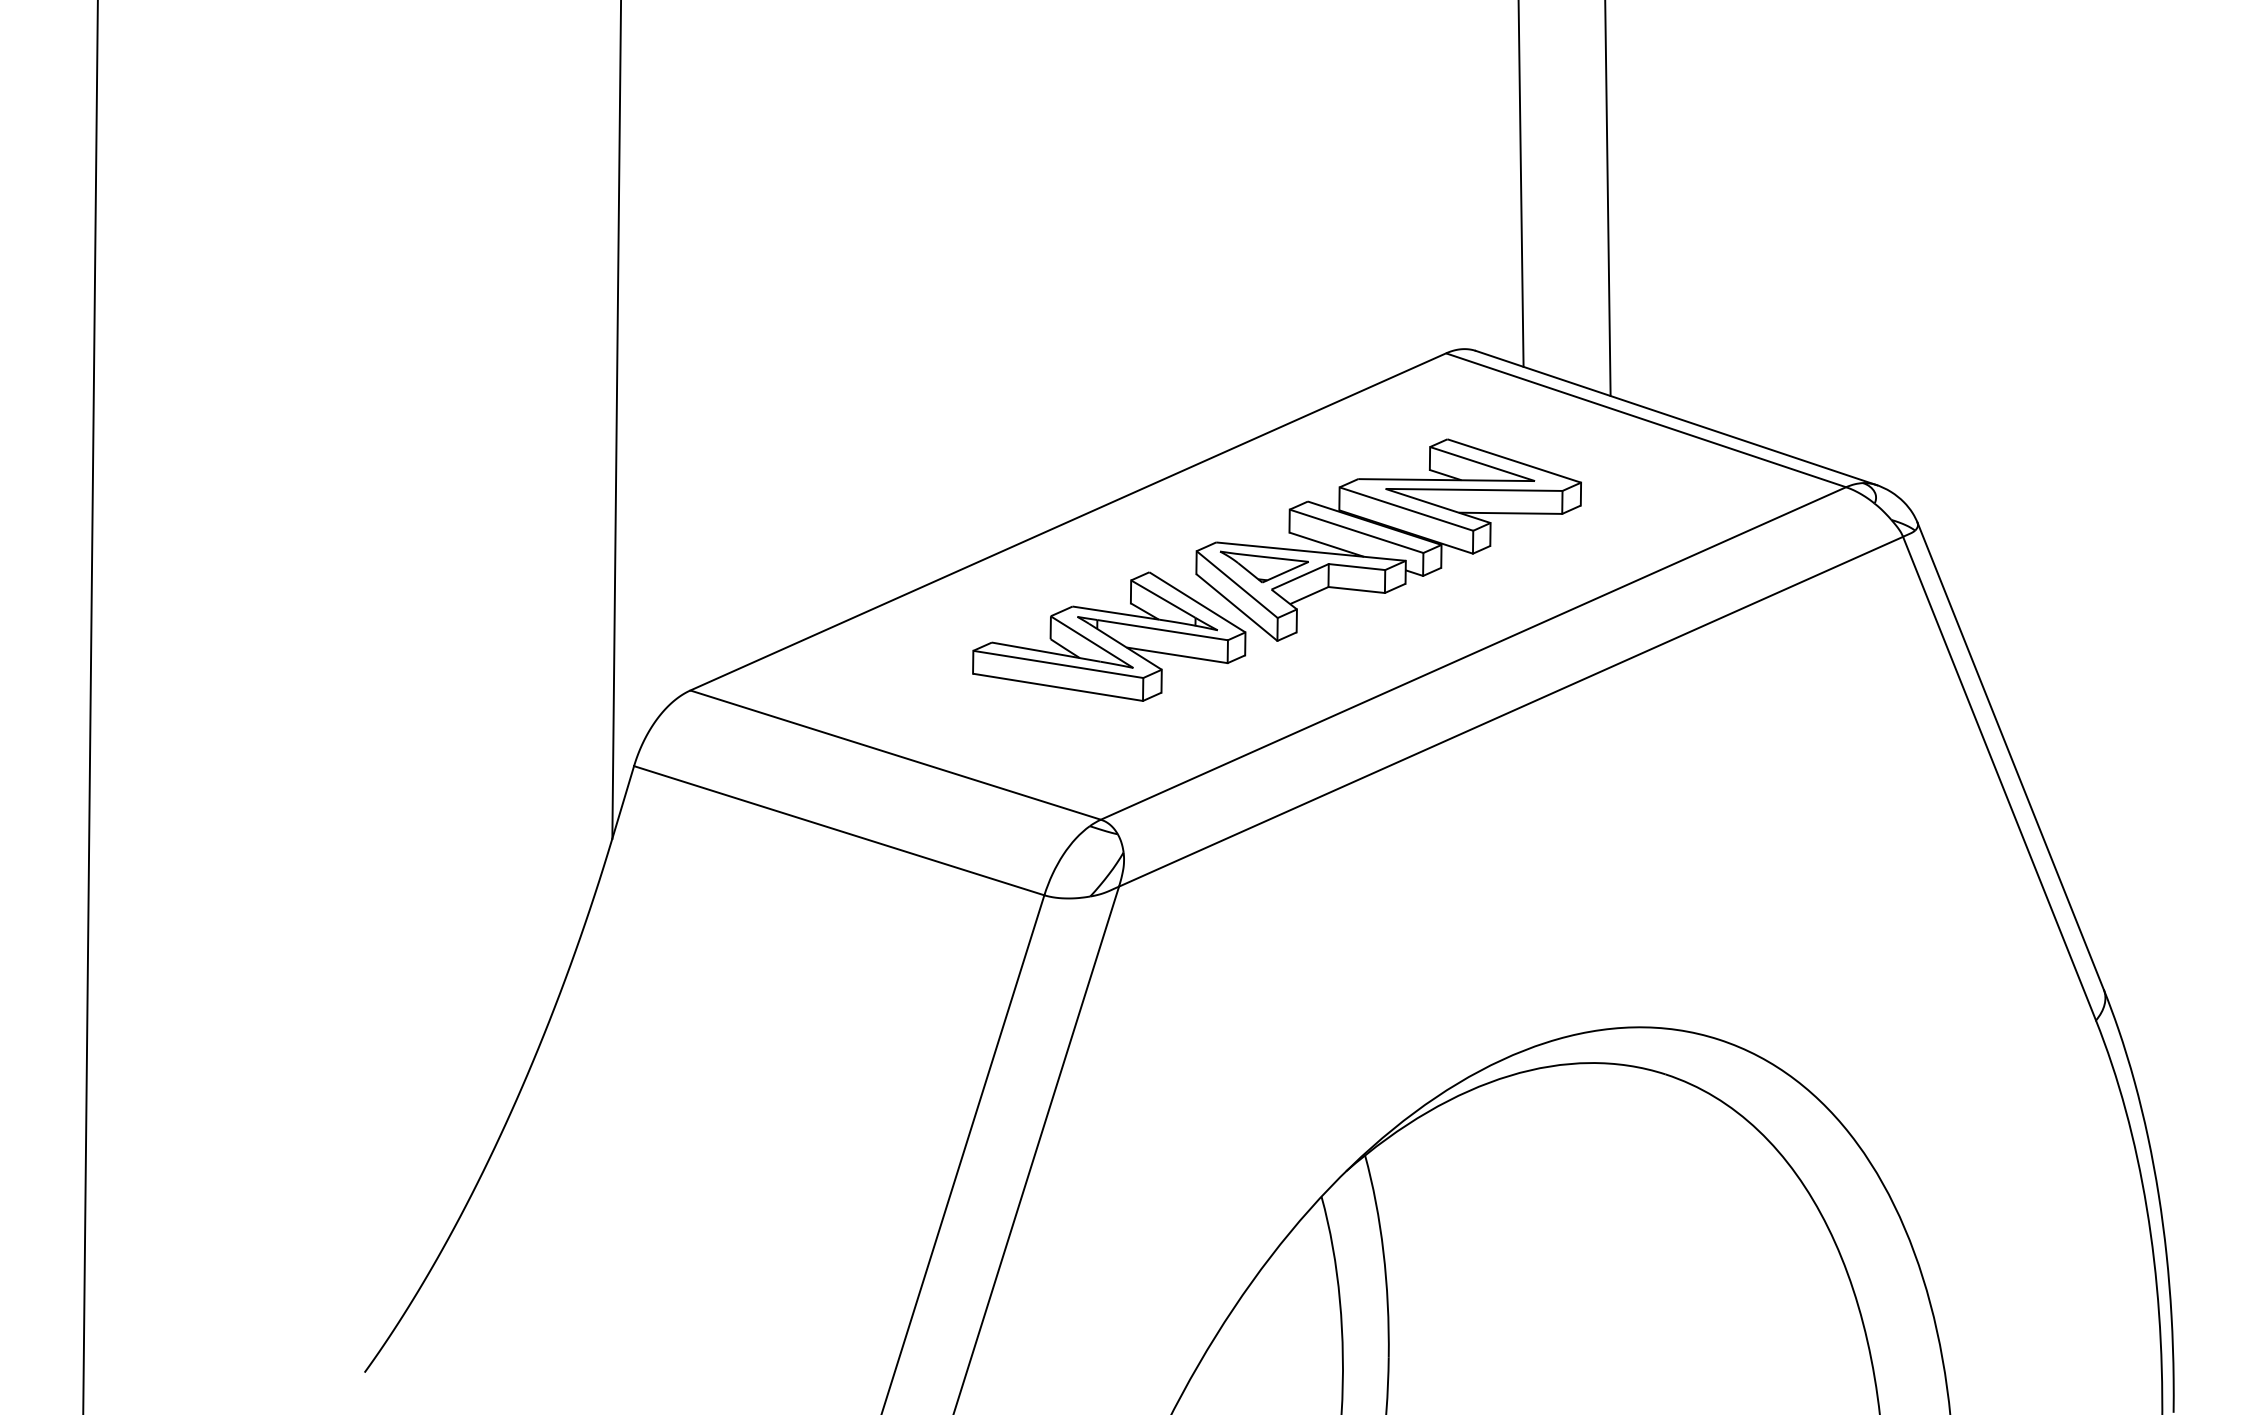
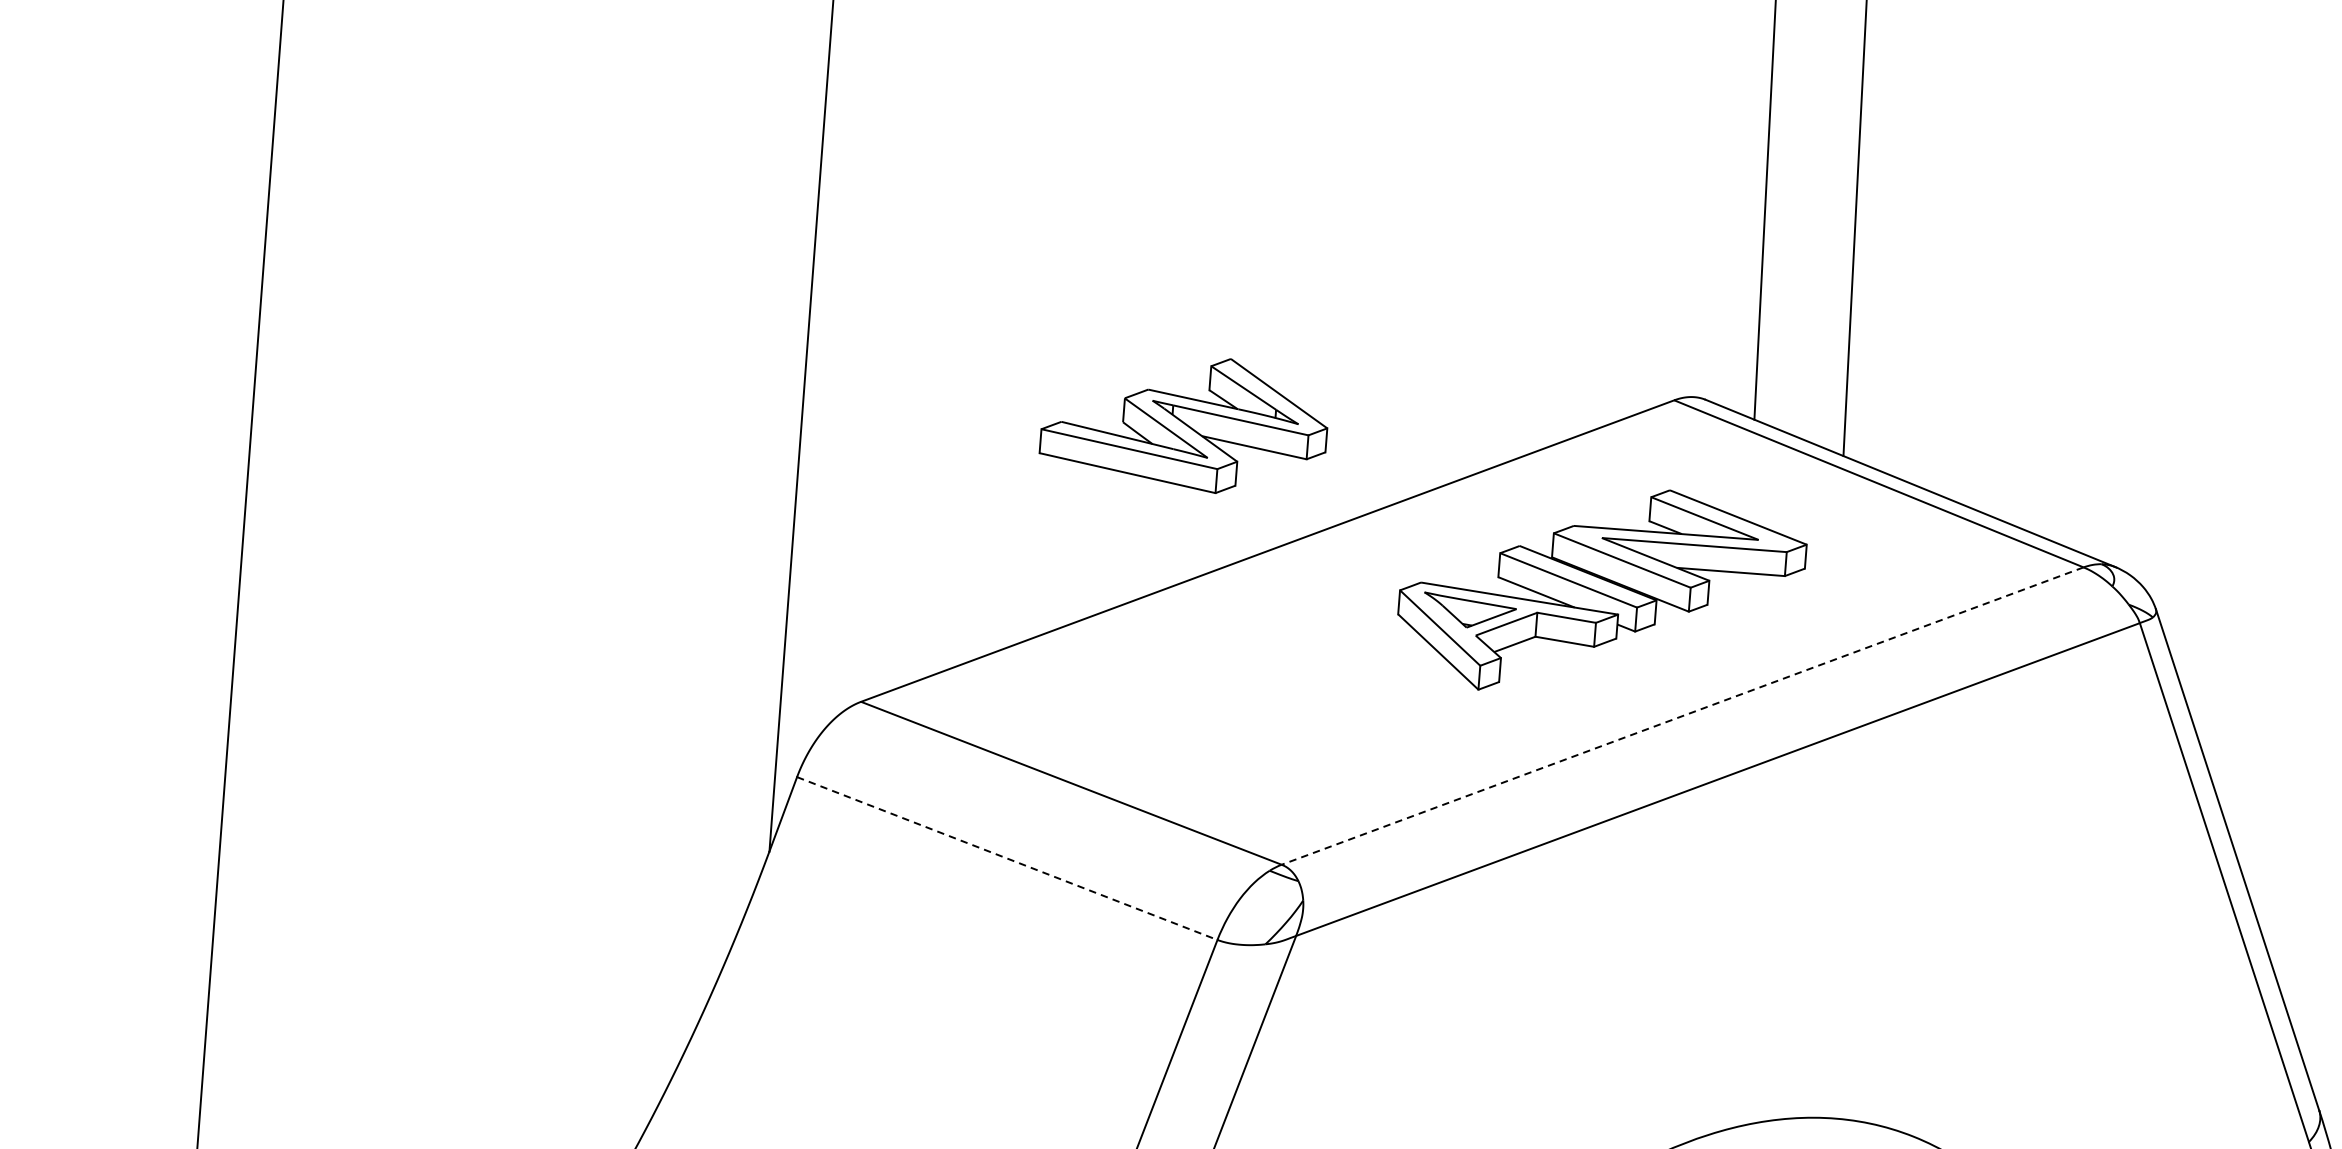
part: (1109, 636) -> (1184, 423), moved
line: (1473, 653) -> (1682, 716), solid -> dashed
line: (839, 830) -> (1007, 858), solid -> dashed

